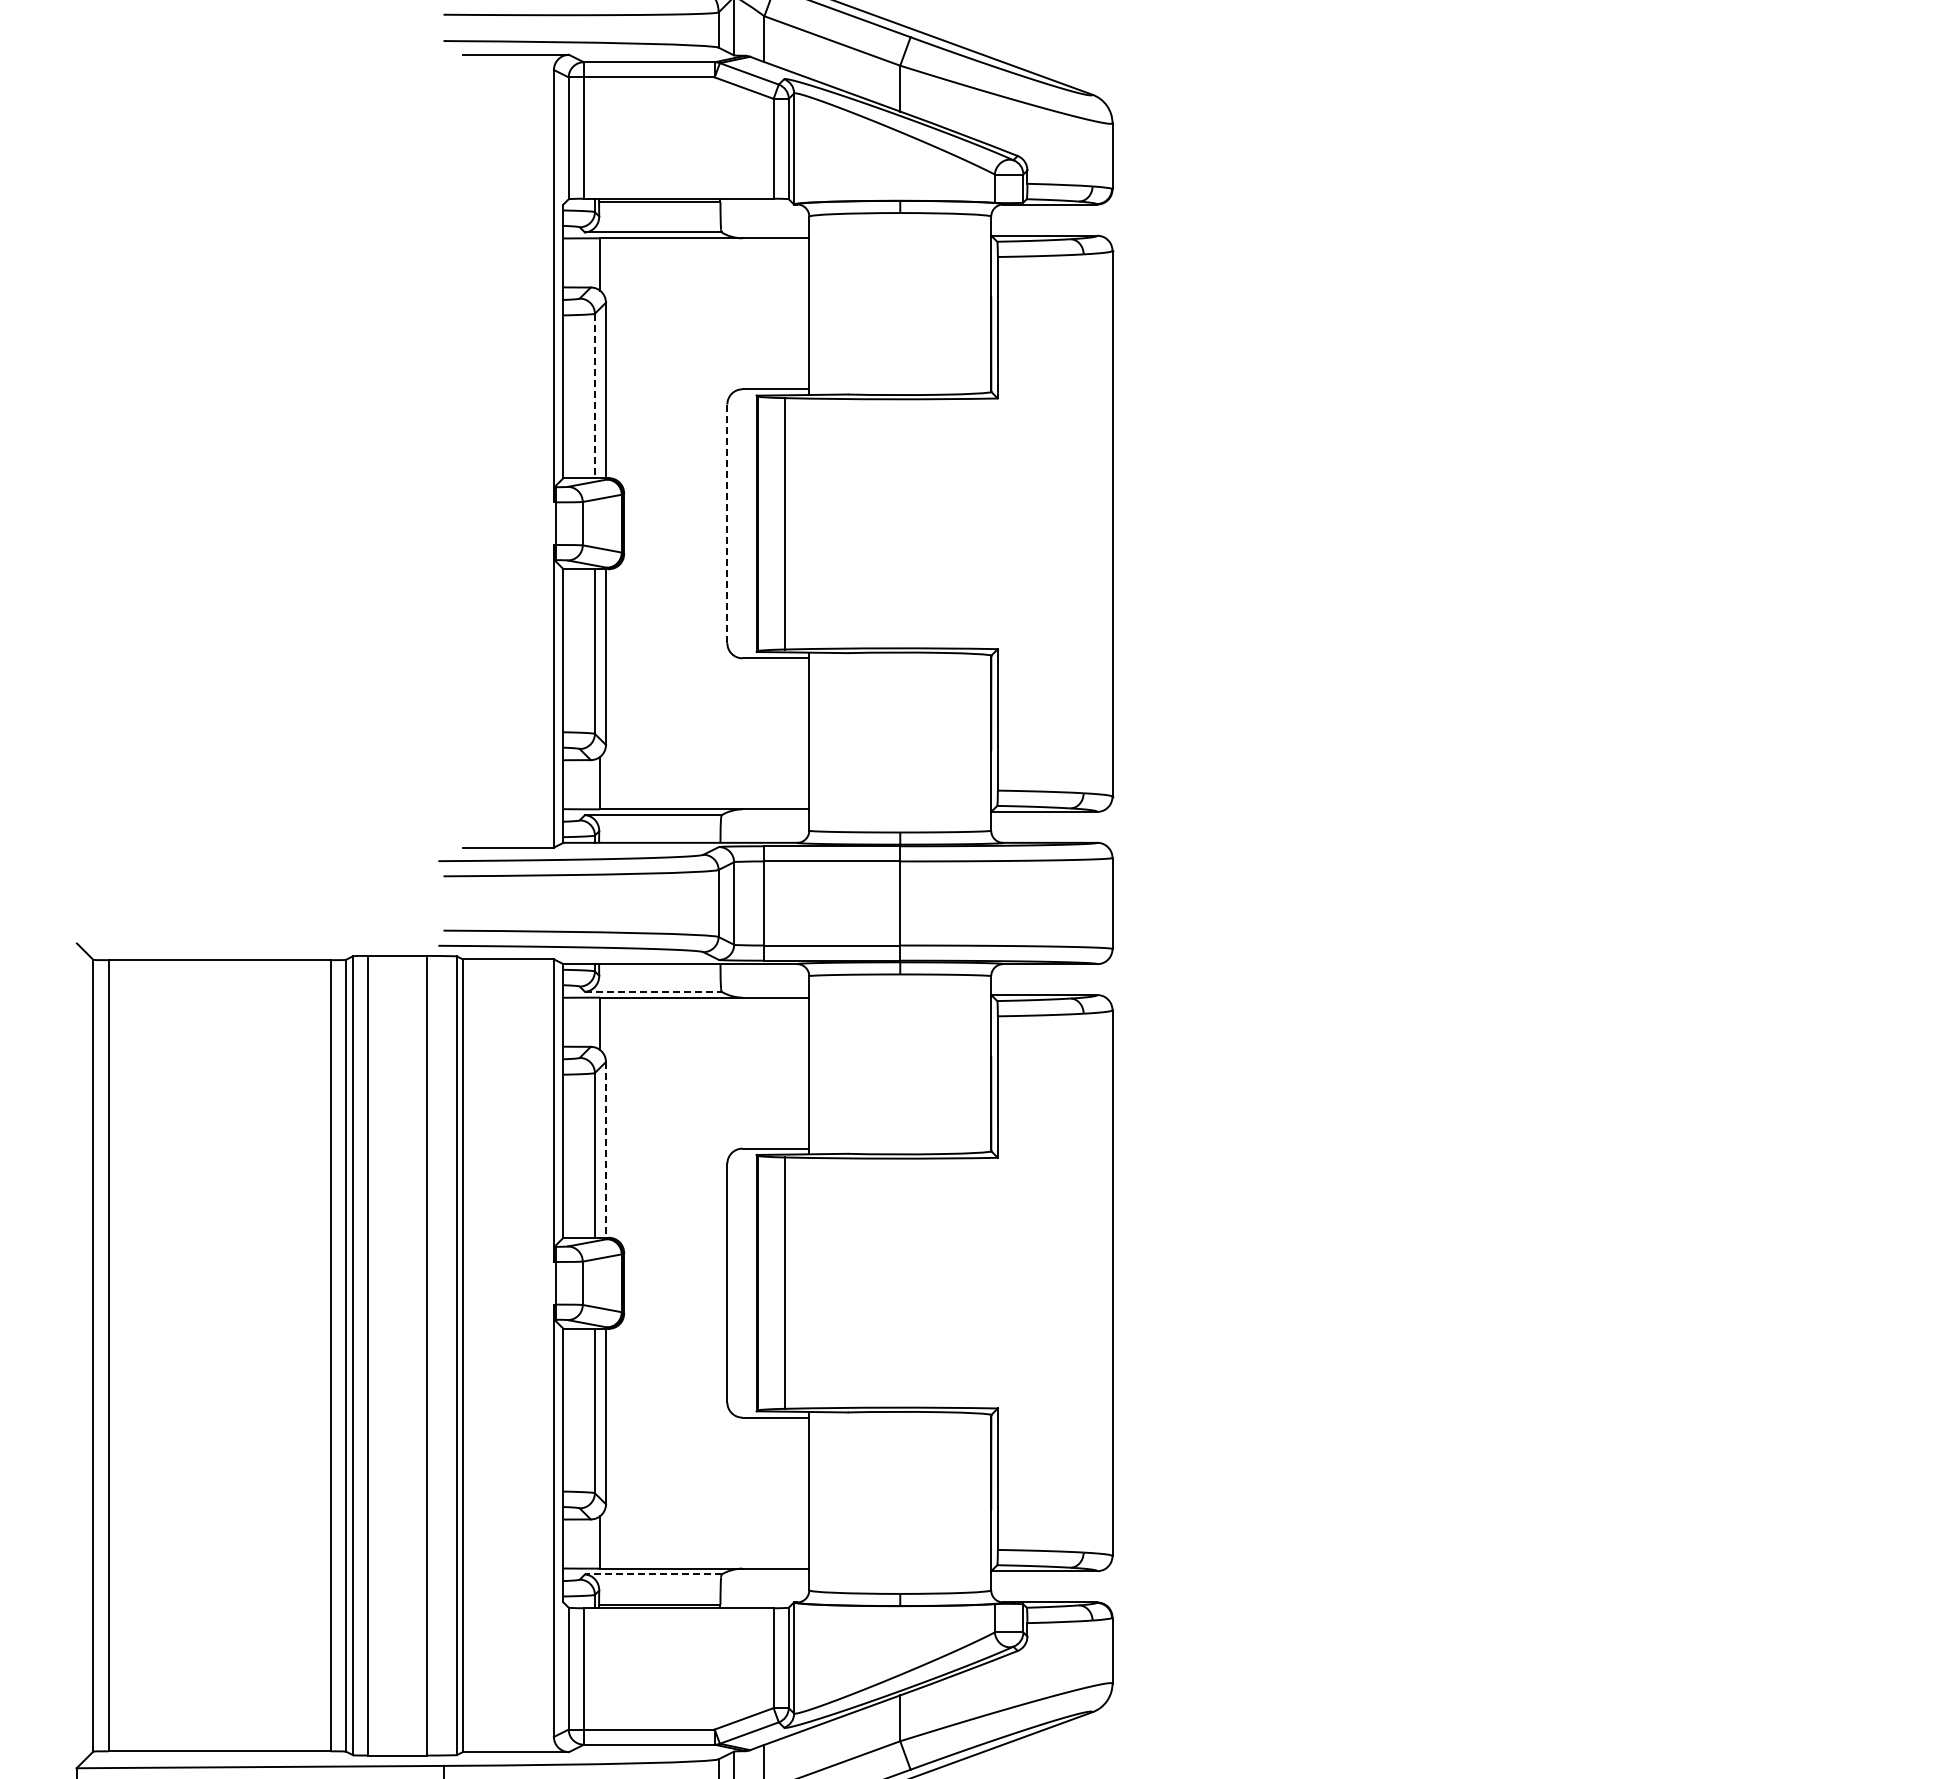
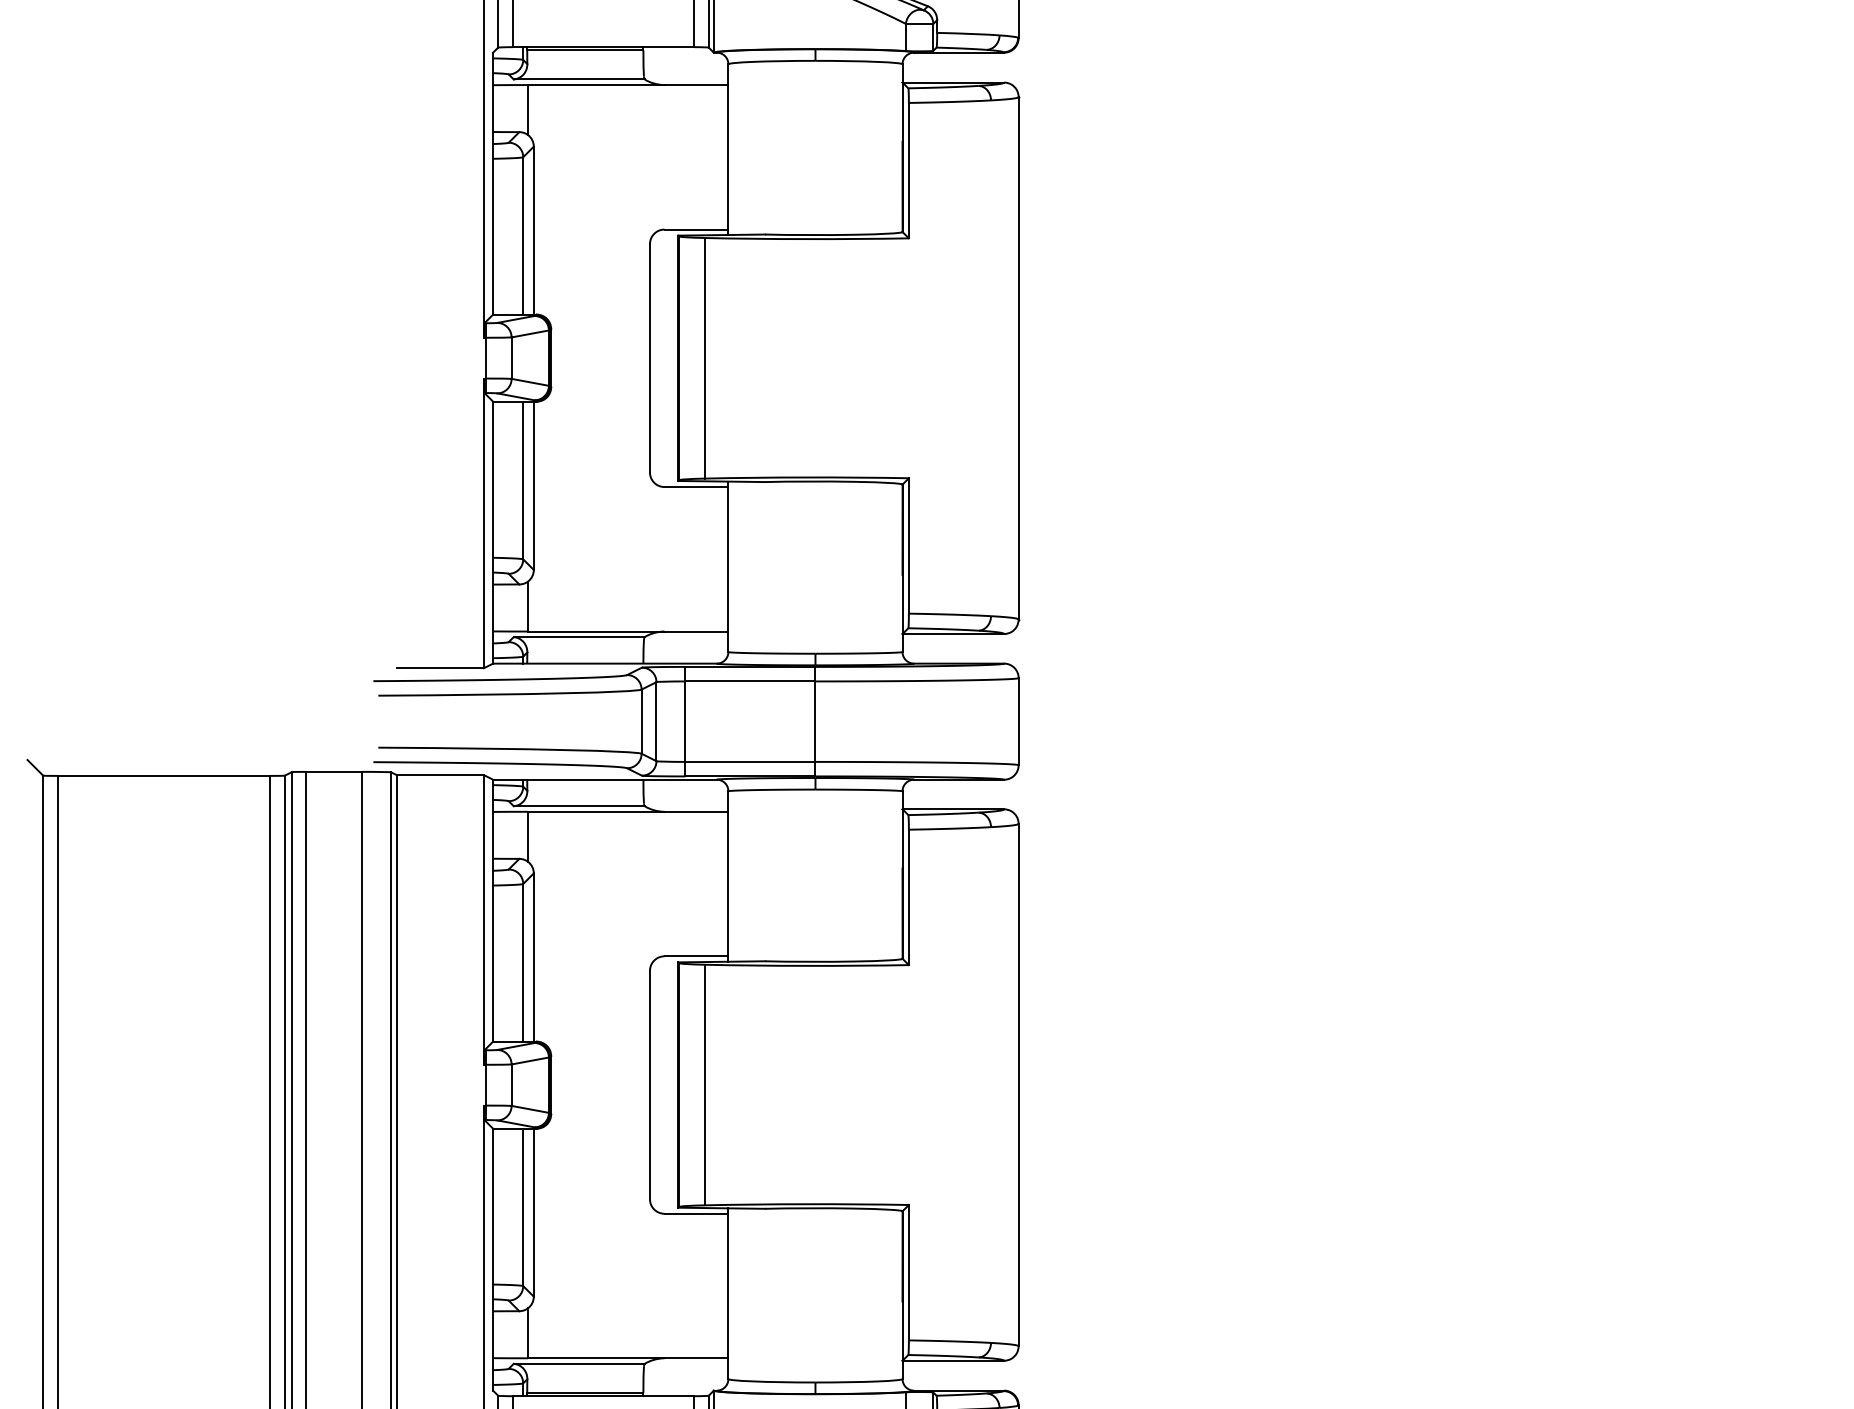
line: (594, 396) -> (522, 236), dashed -> solid
line: (727, 523) -> (650, 357), dashed -> solid
line: (653, 991) -> (579, 805), dashed -> solid
line: (605, 1149) -> (533, 957), dashed -> solid
line: (652, 1574) -> (578, 1363), dashed -> solid

